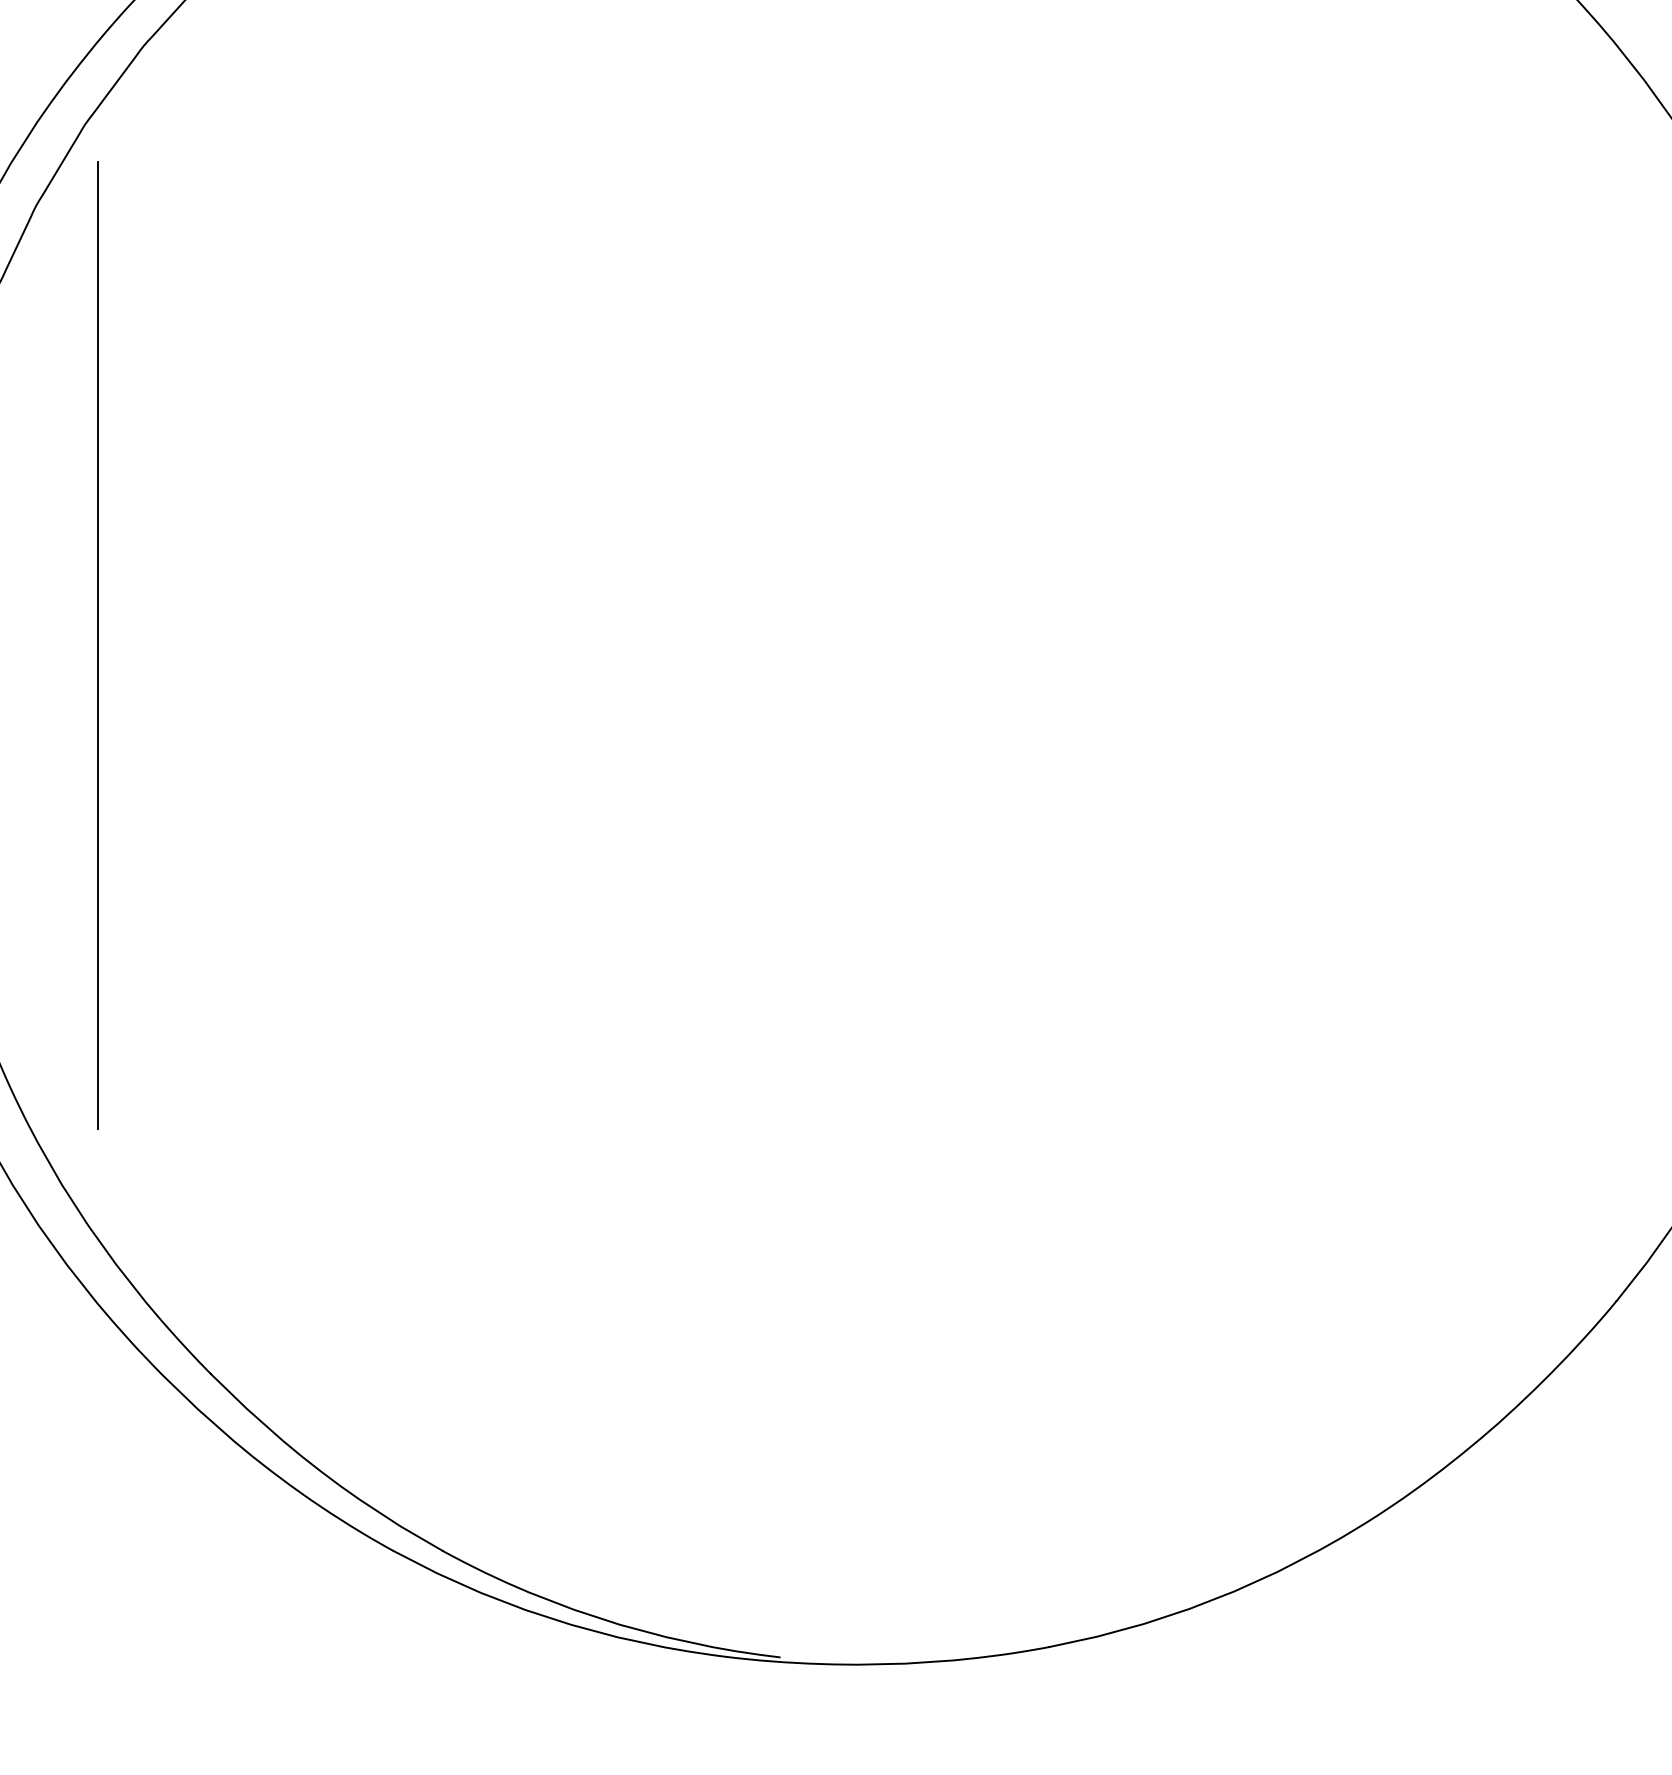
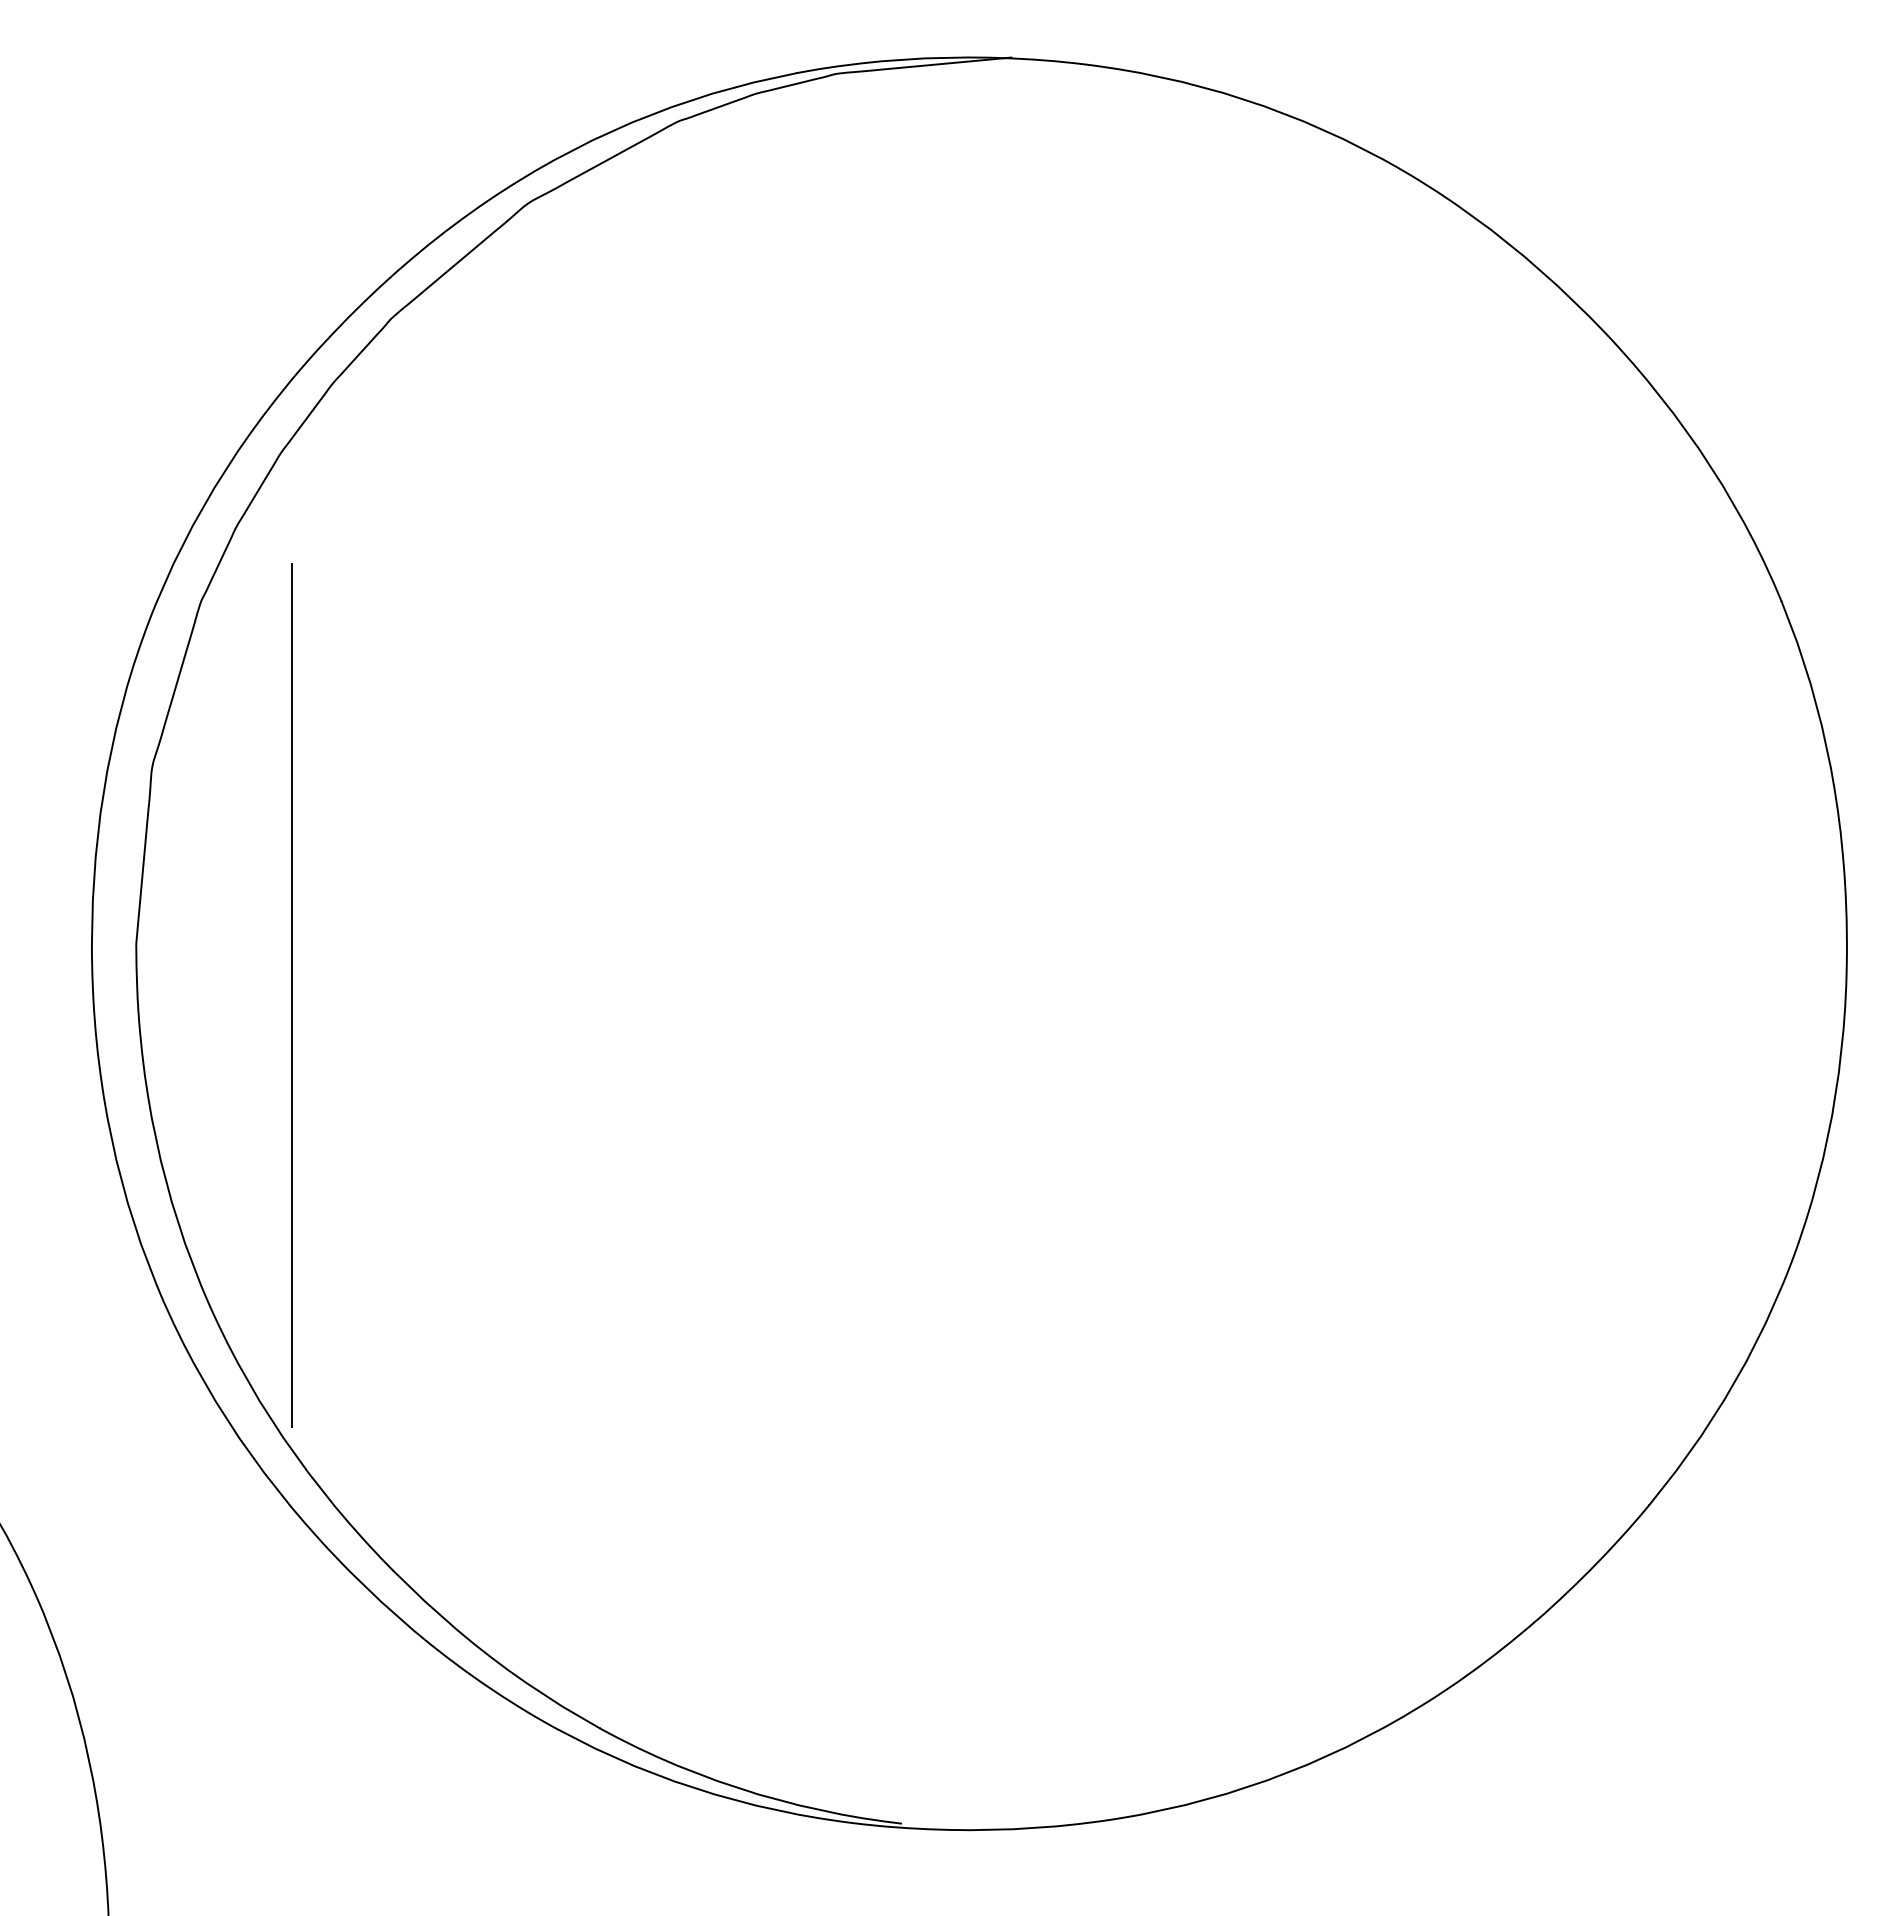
line: (97, 645) -> (291, 995), moved

